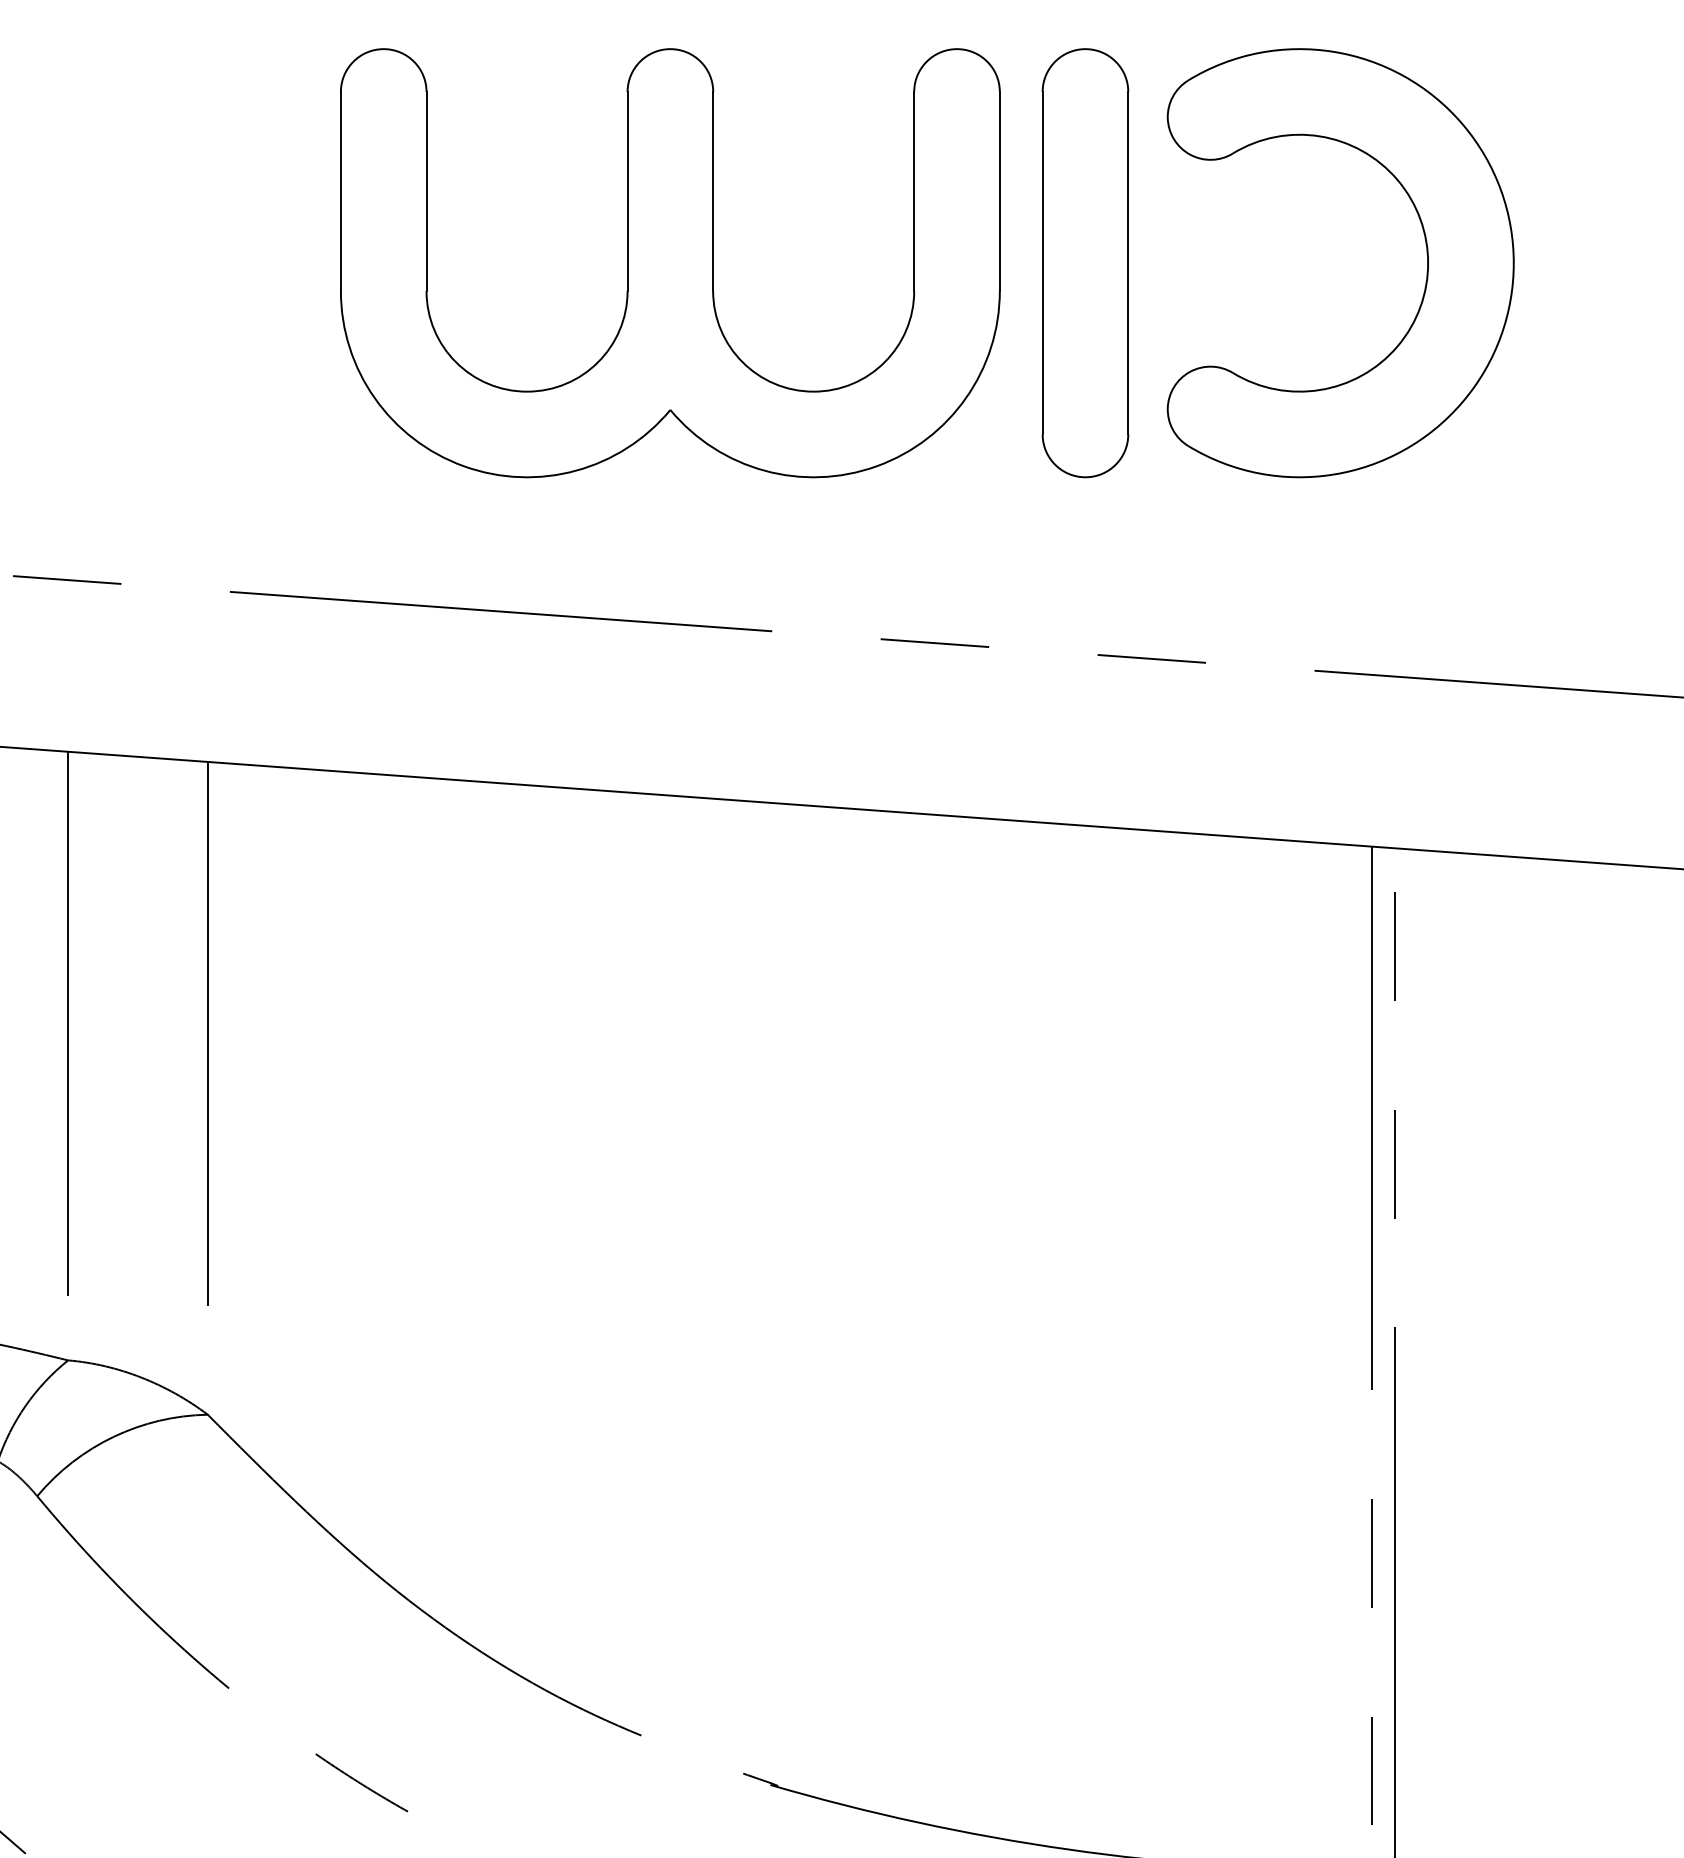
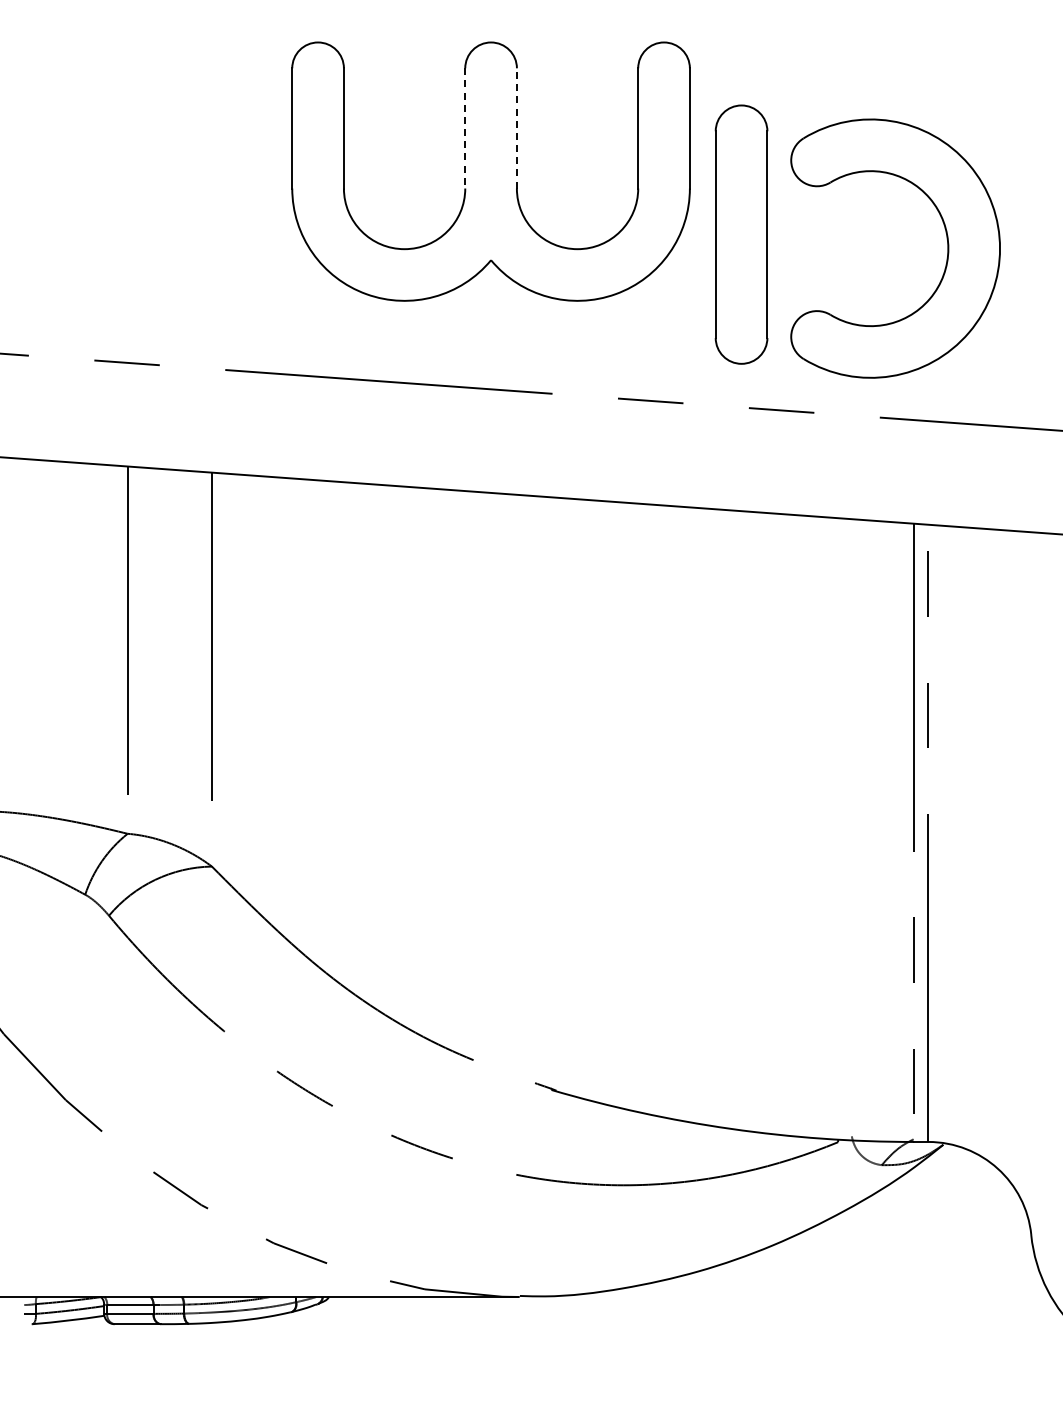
line: (712, 190) -> (516, 127), solid -> dashed
line: (627, 191) -> (465, 128), solid -> dashed
part: (1425, 248) -> (946, 239), moved
part: (1085, 262) -> (741, 234), moved

